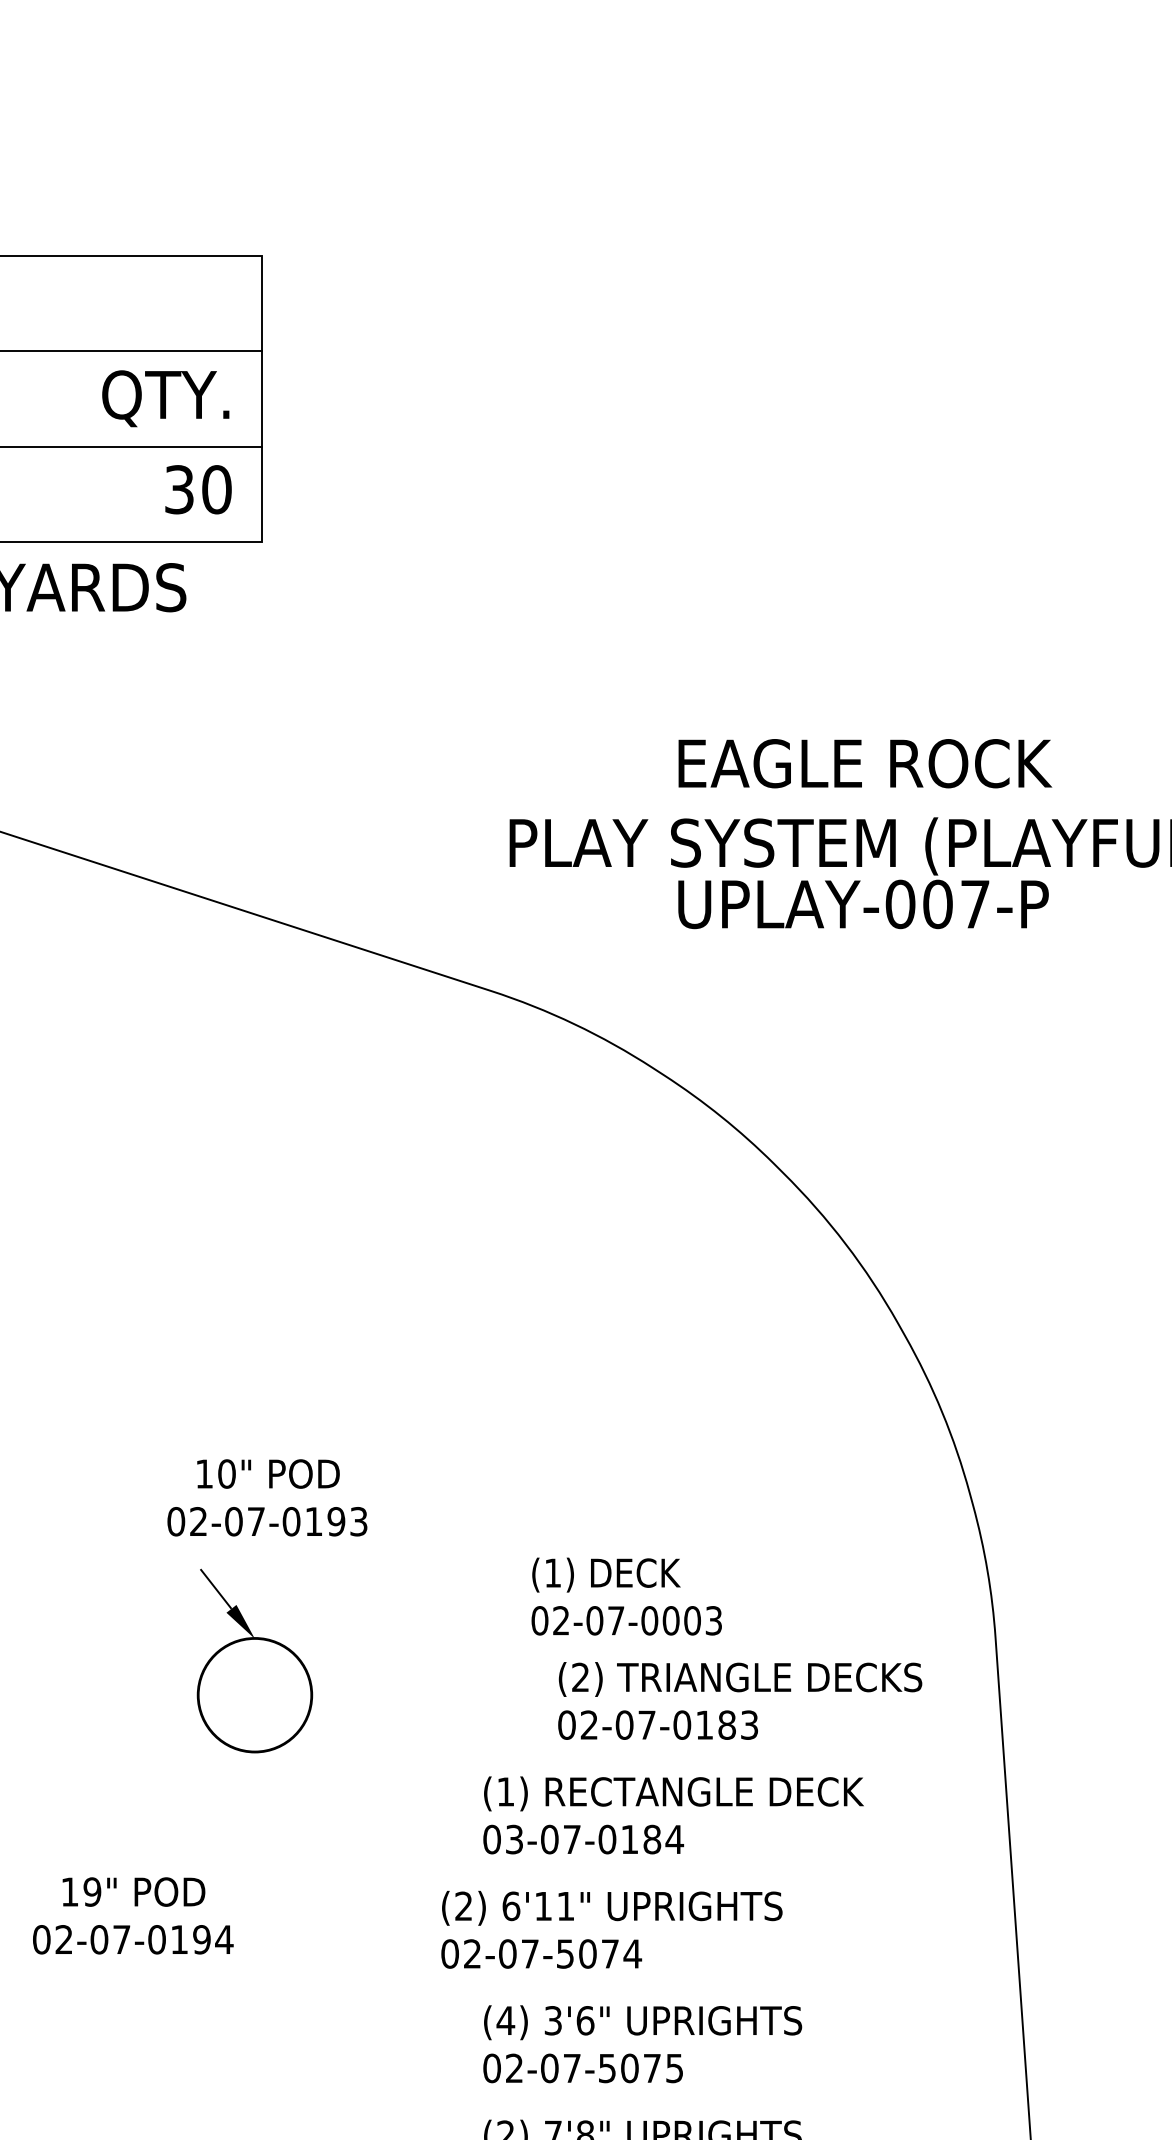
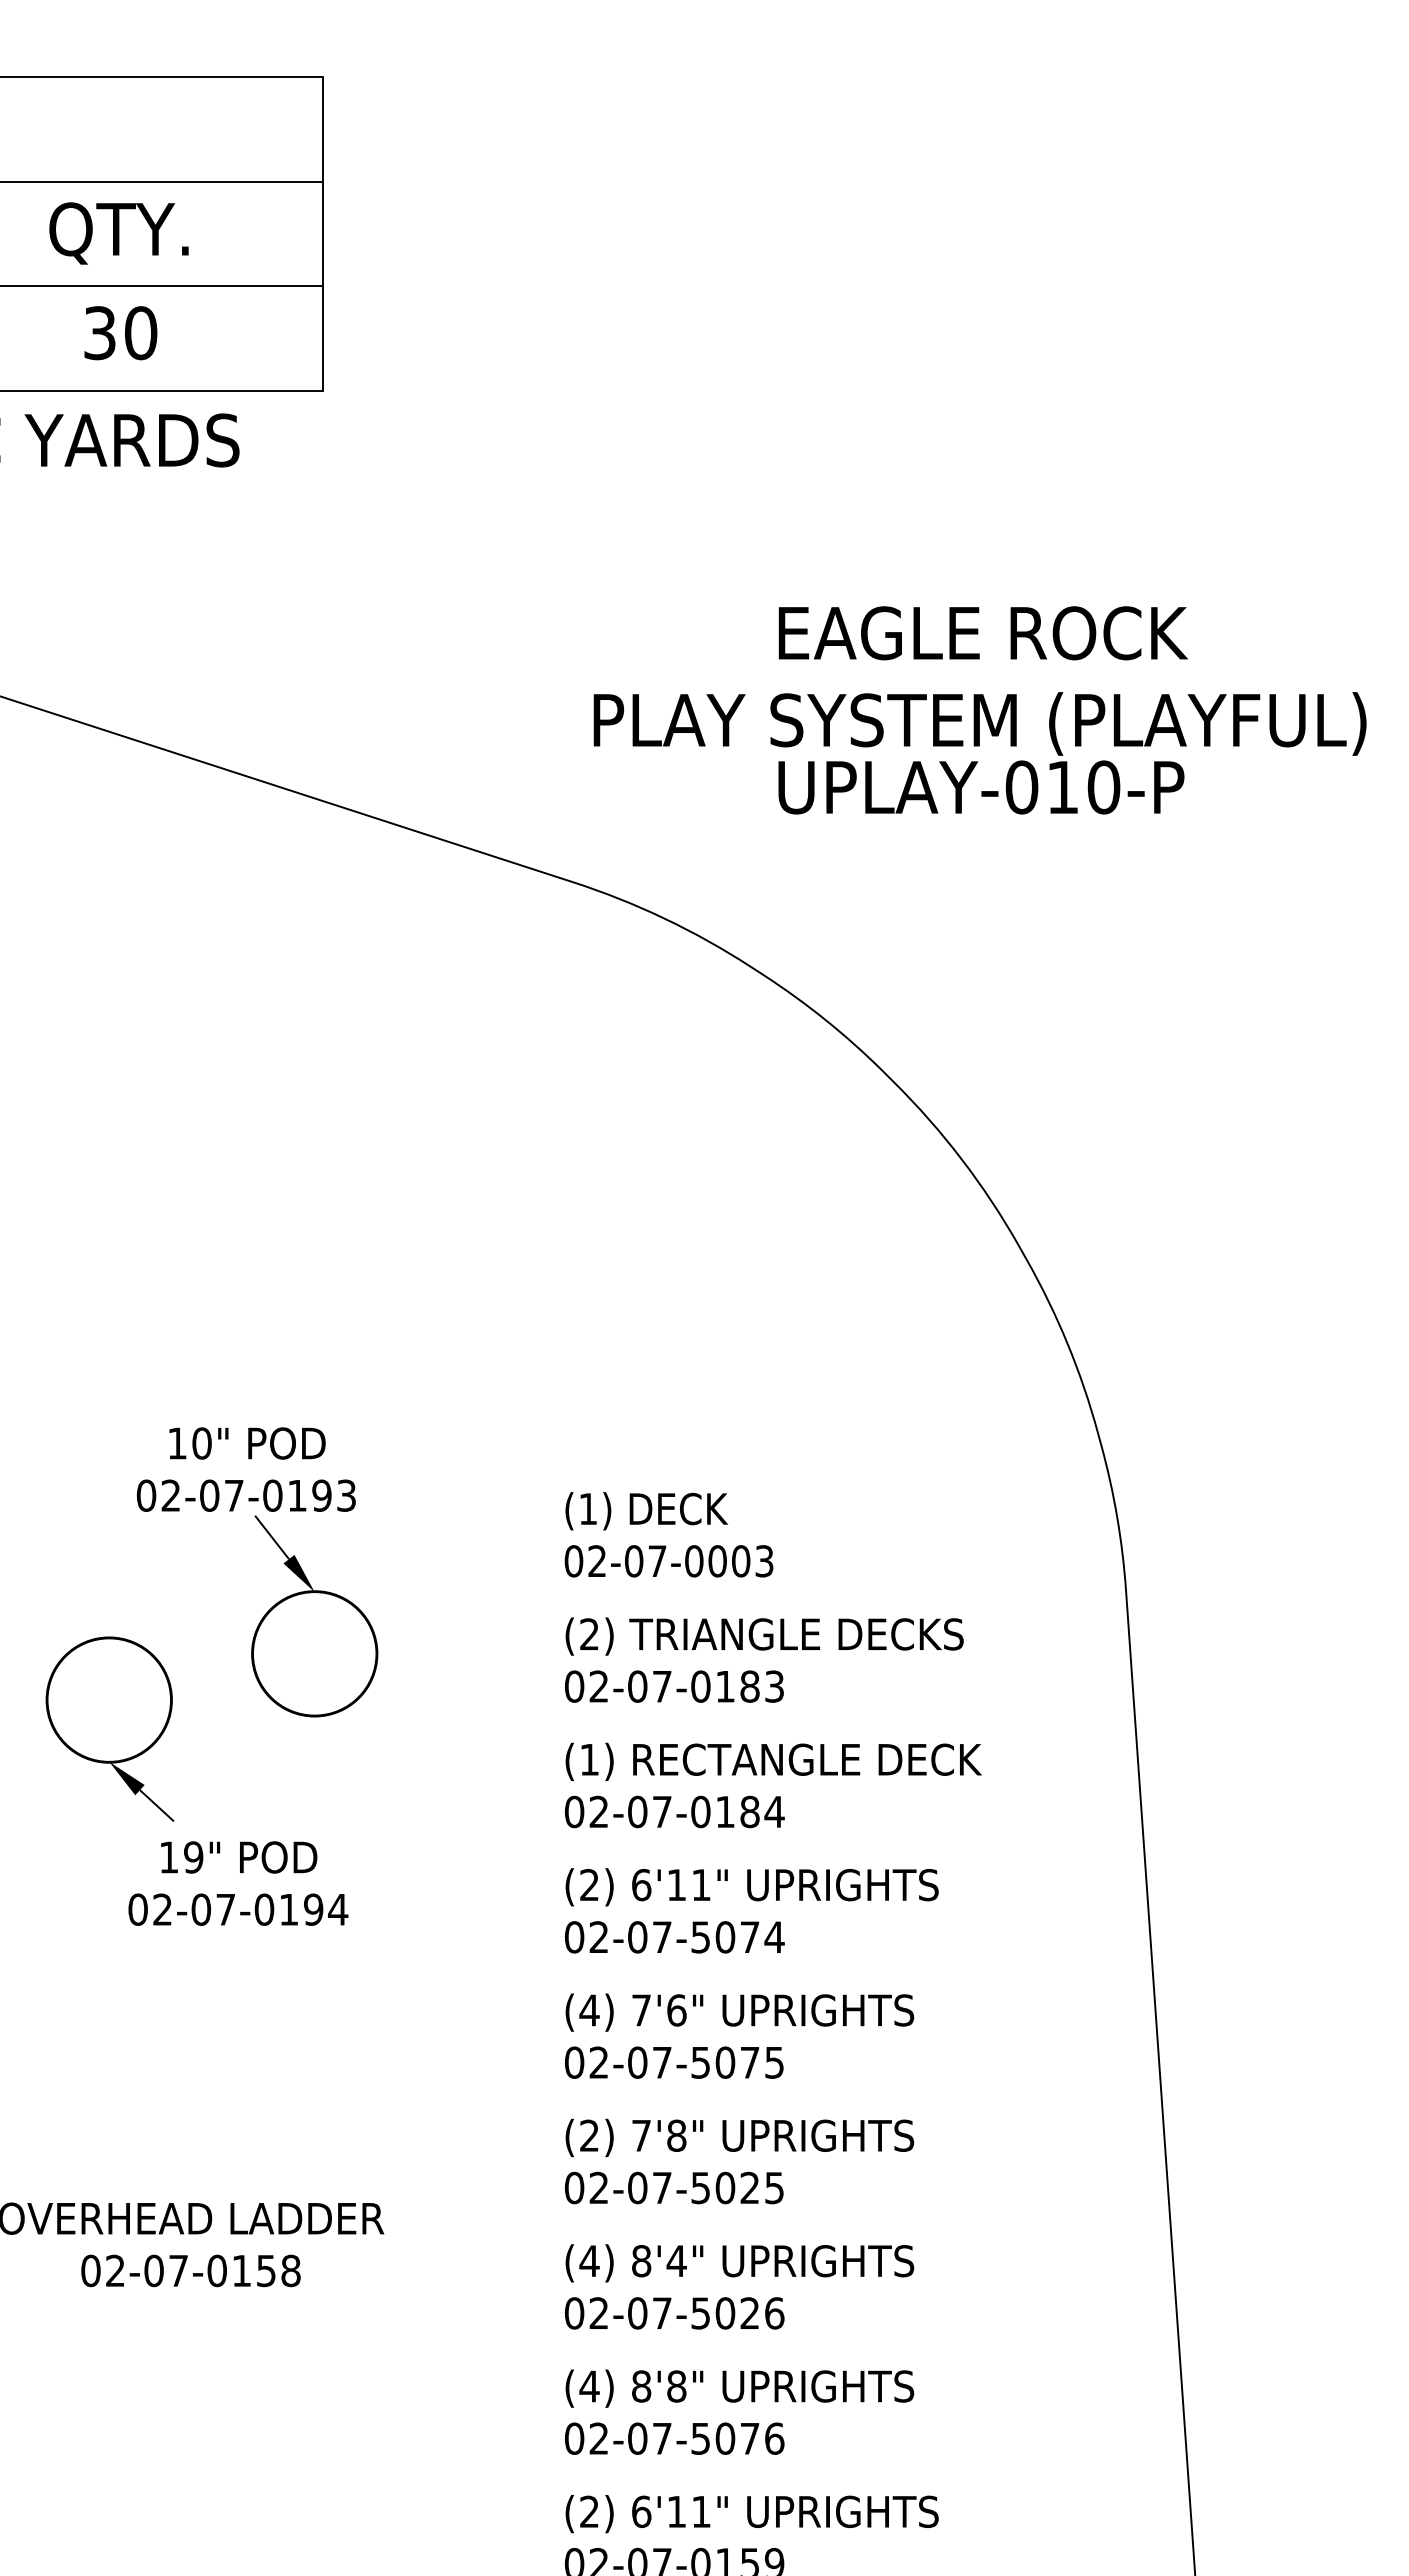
text: (165, 398) -> (118, 233), moved
text: (198, 490) -> (120, 333), moved
text: (956, 904) -> (1083, 787), UPLAY-007-P -> UPLAY-010-P
text: (266, 1497) -> (245, 1469), moved
text: (626, 1596) -> (668, 1534), moved
text: (740, 1700) -> (764, 1659), moved
part: (67, 1763) -> (109, 1728), added
text: (513, 1840) -> (598, 1812), 03-07-0184 -> 02-07-0184
text: (133, 1915) -> (238, 1883), moved
text: (611, 1929) -> (751, 1910), moved
text: (553, 2020) -> (641, 2010), 3'6" -> 7'6"

